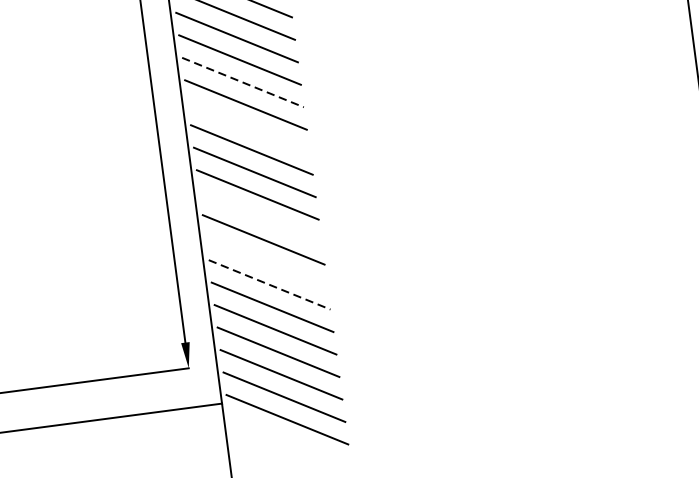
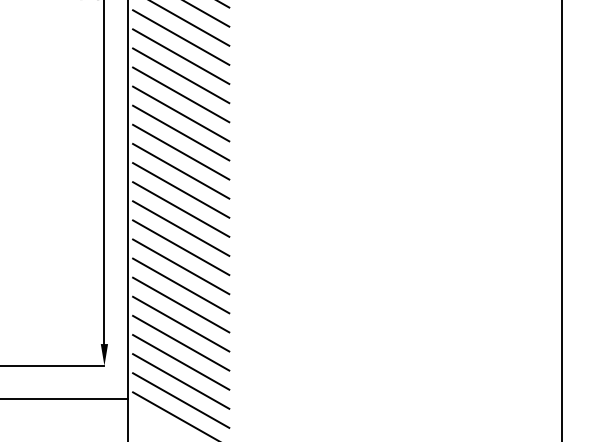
line: (243, 82) -> (181, 133), dashed -> solid
line: (249, 126) -> (181, 170), added
line: (261, 217) -> (181, 247), added
line: (267, 261) -> (181, 285), added
line: (270, 285) -> (181, 305), dashed -> solid

